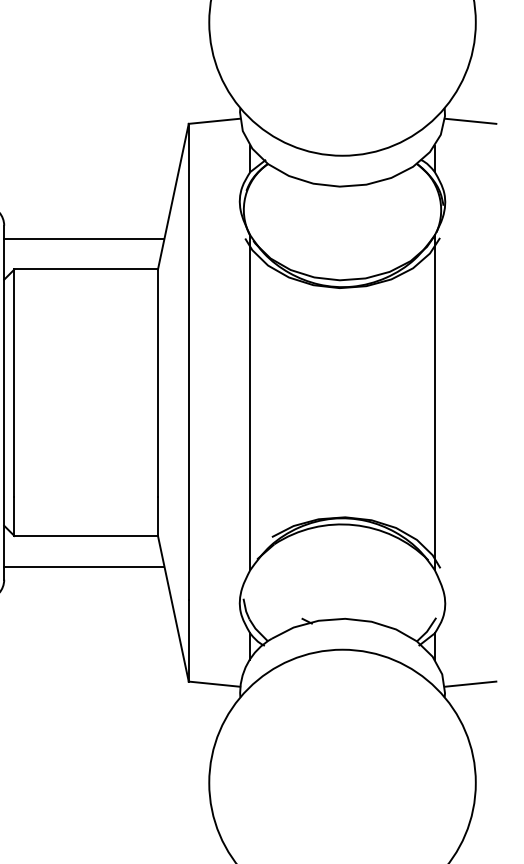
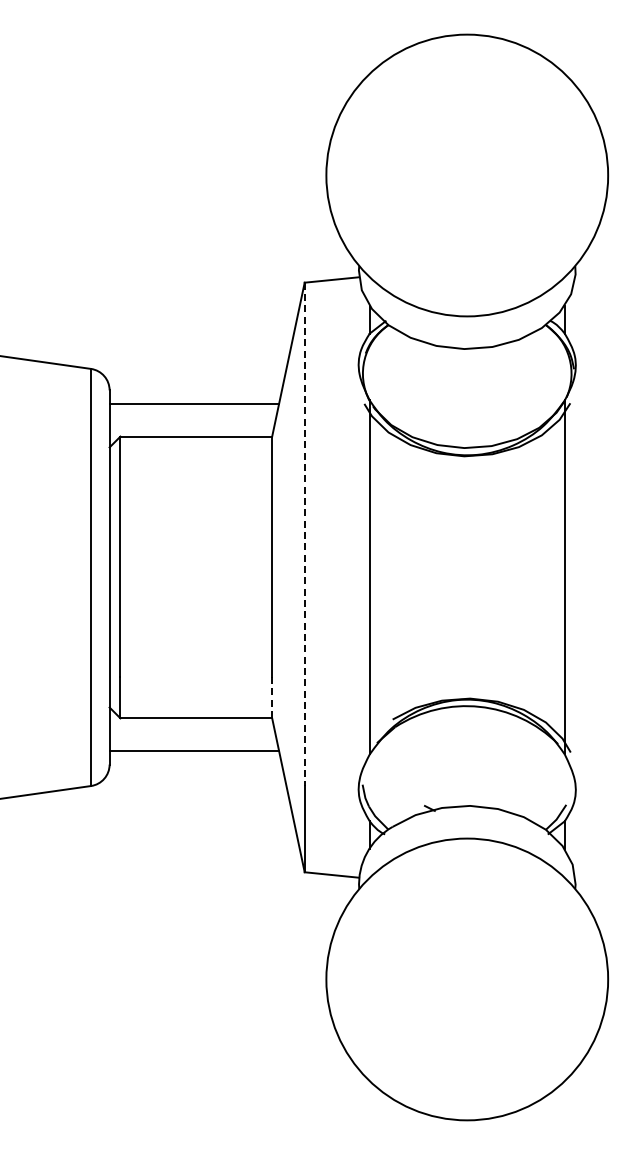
line: (470, 120) -> (602, 279), removed
line: (188, 362) -> (304, 534), solid -> dashed
line: (158, 516) -> (272, 697), solid -> dashed
line: (470, 683) -> (602, 874), removed

